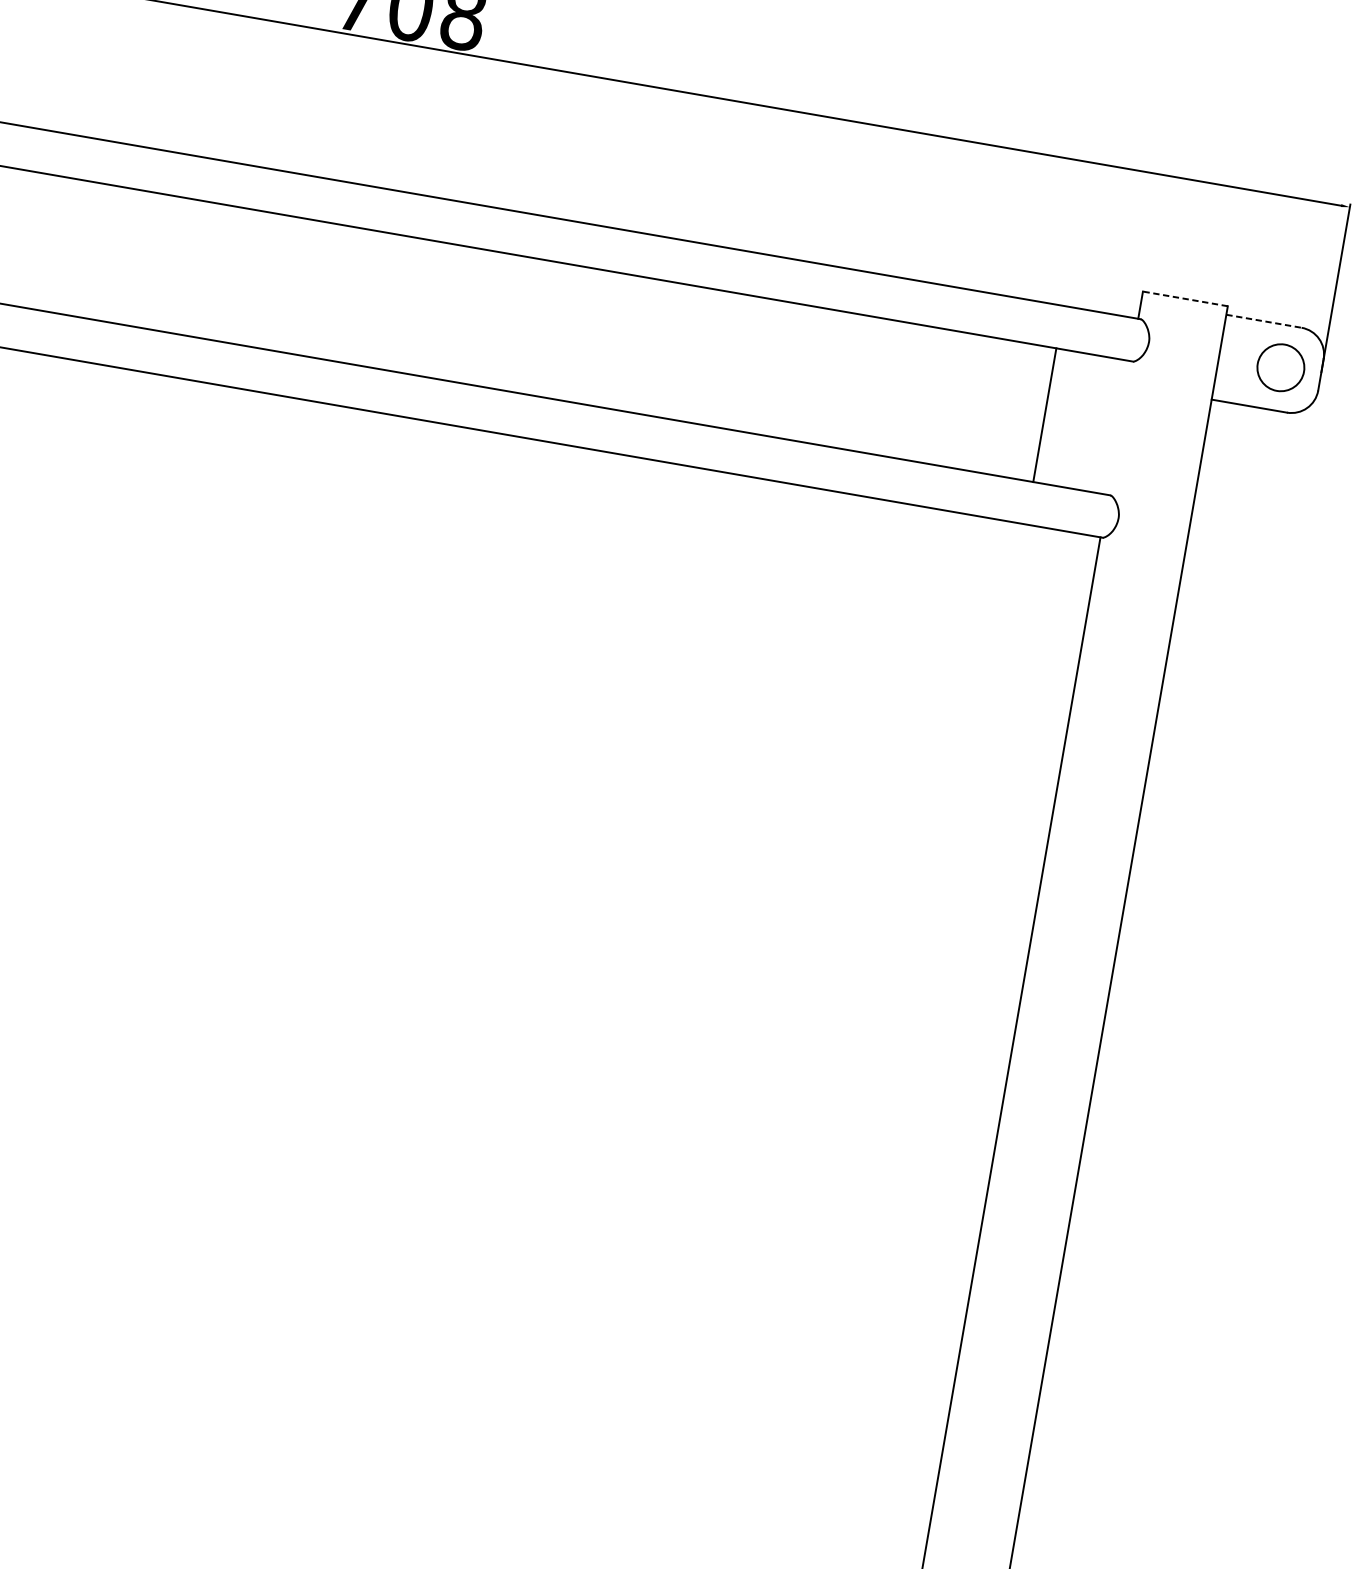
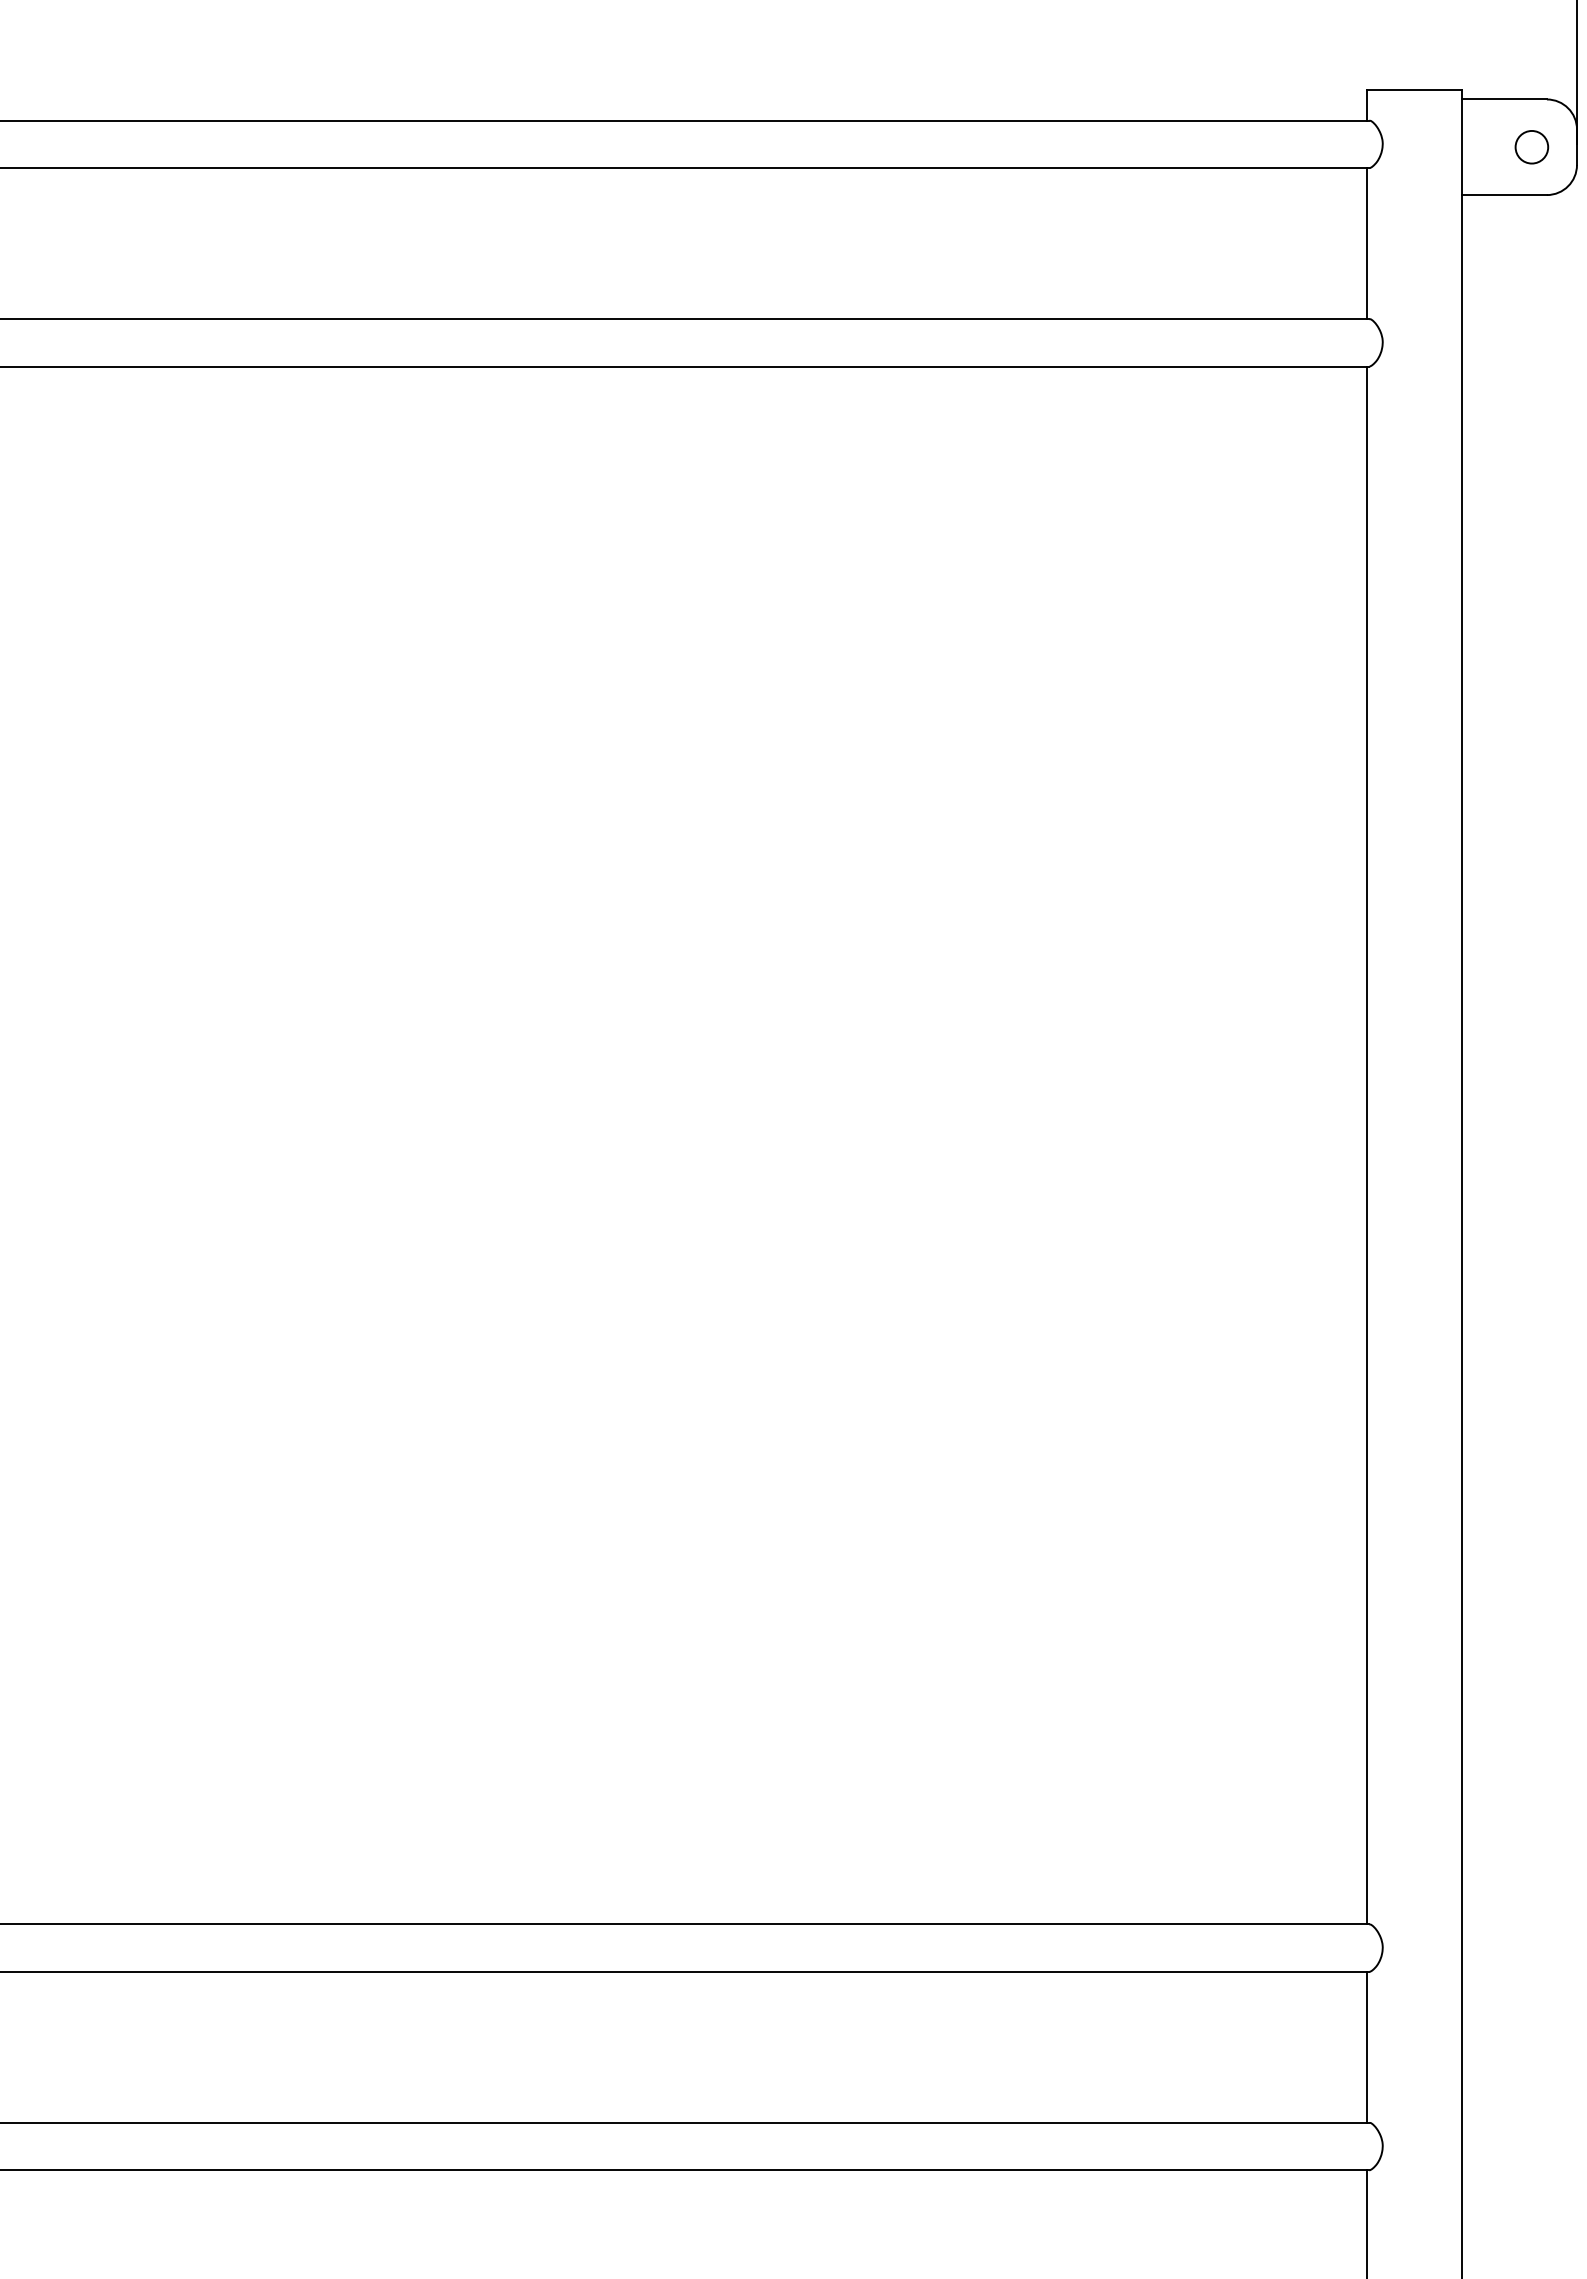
line: (1185, 298) -> (1414, 89), dashed -> solid
line: (1264, 321) -> (1505, 99), dashed -> solid
circle: (1280, 368) -> (1531, 147), size x0.62
line: (1044, 415) -> (1366, 243), moved

